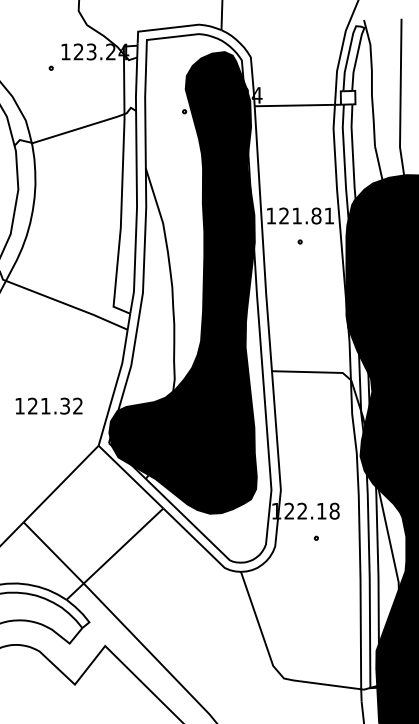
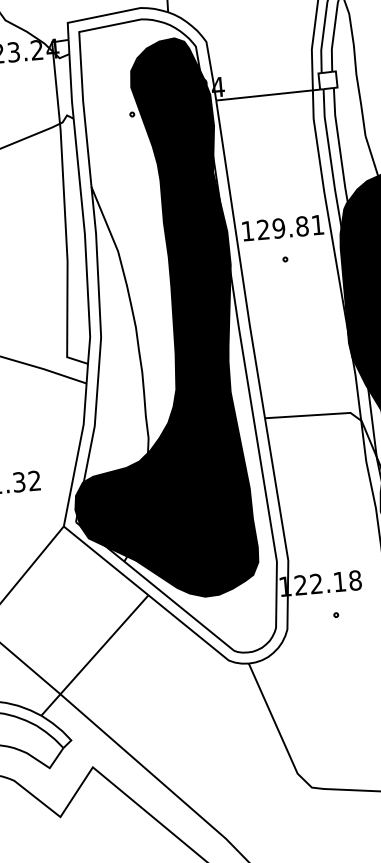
text: (297, 215) -> (279, 227), 121.81 -> 129.81

